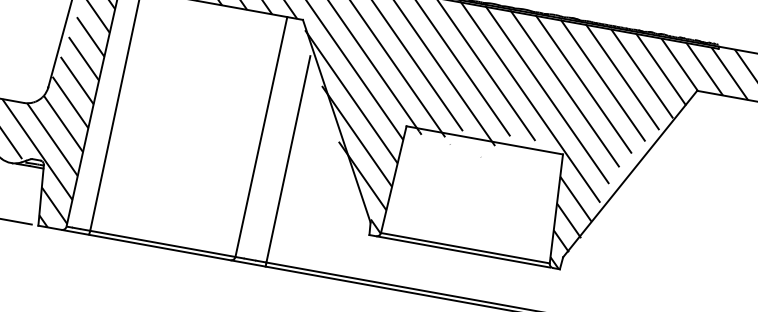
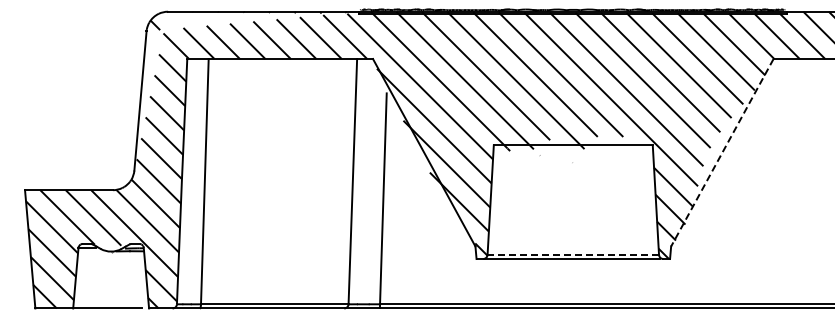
line: (630, 173) -> (722, 152), solid -> dashed
line: (465, 247) -> (573, 254), solid -> dashed

